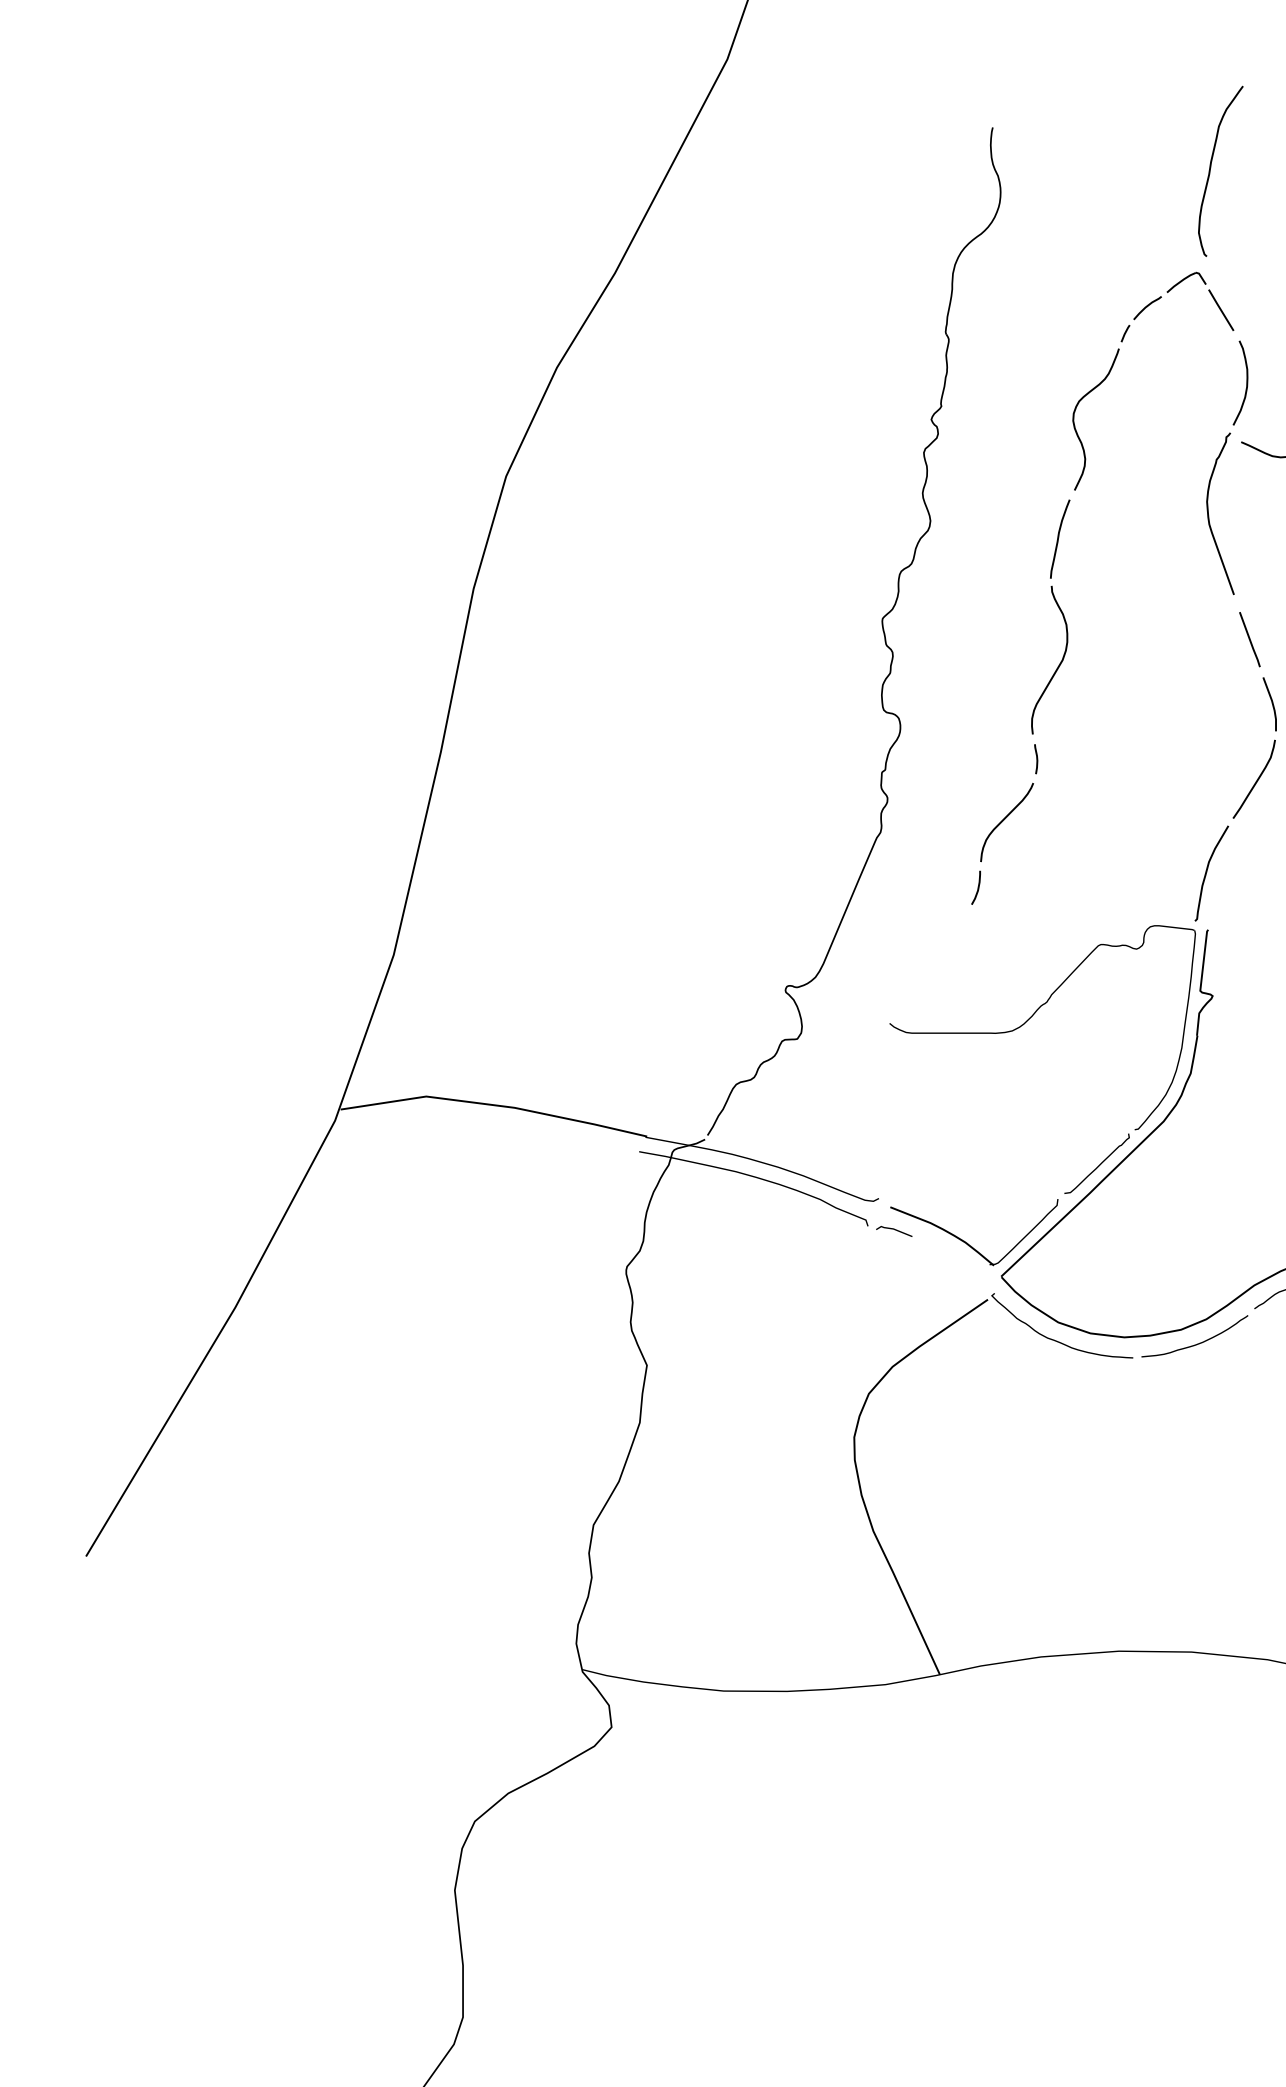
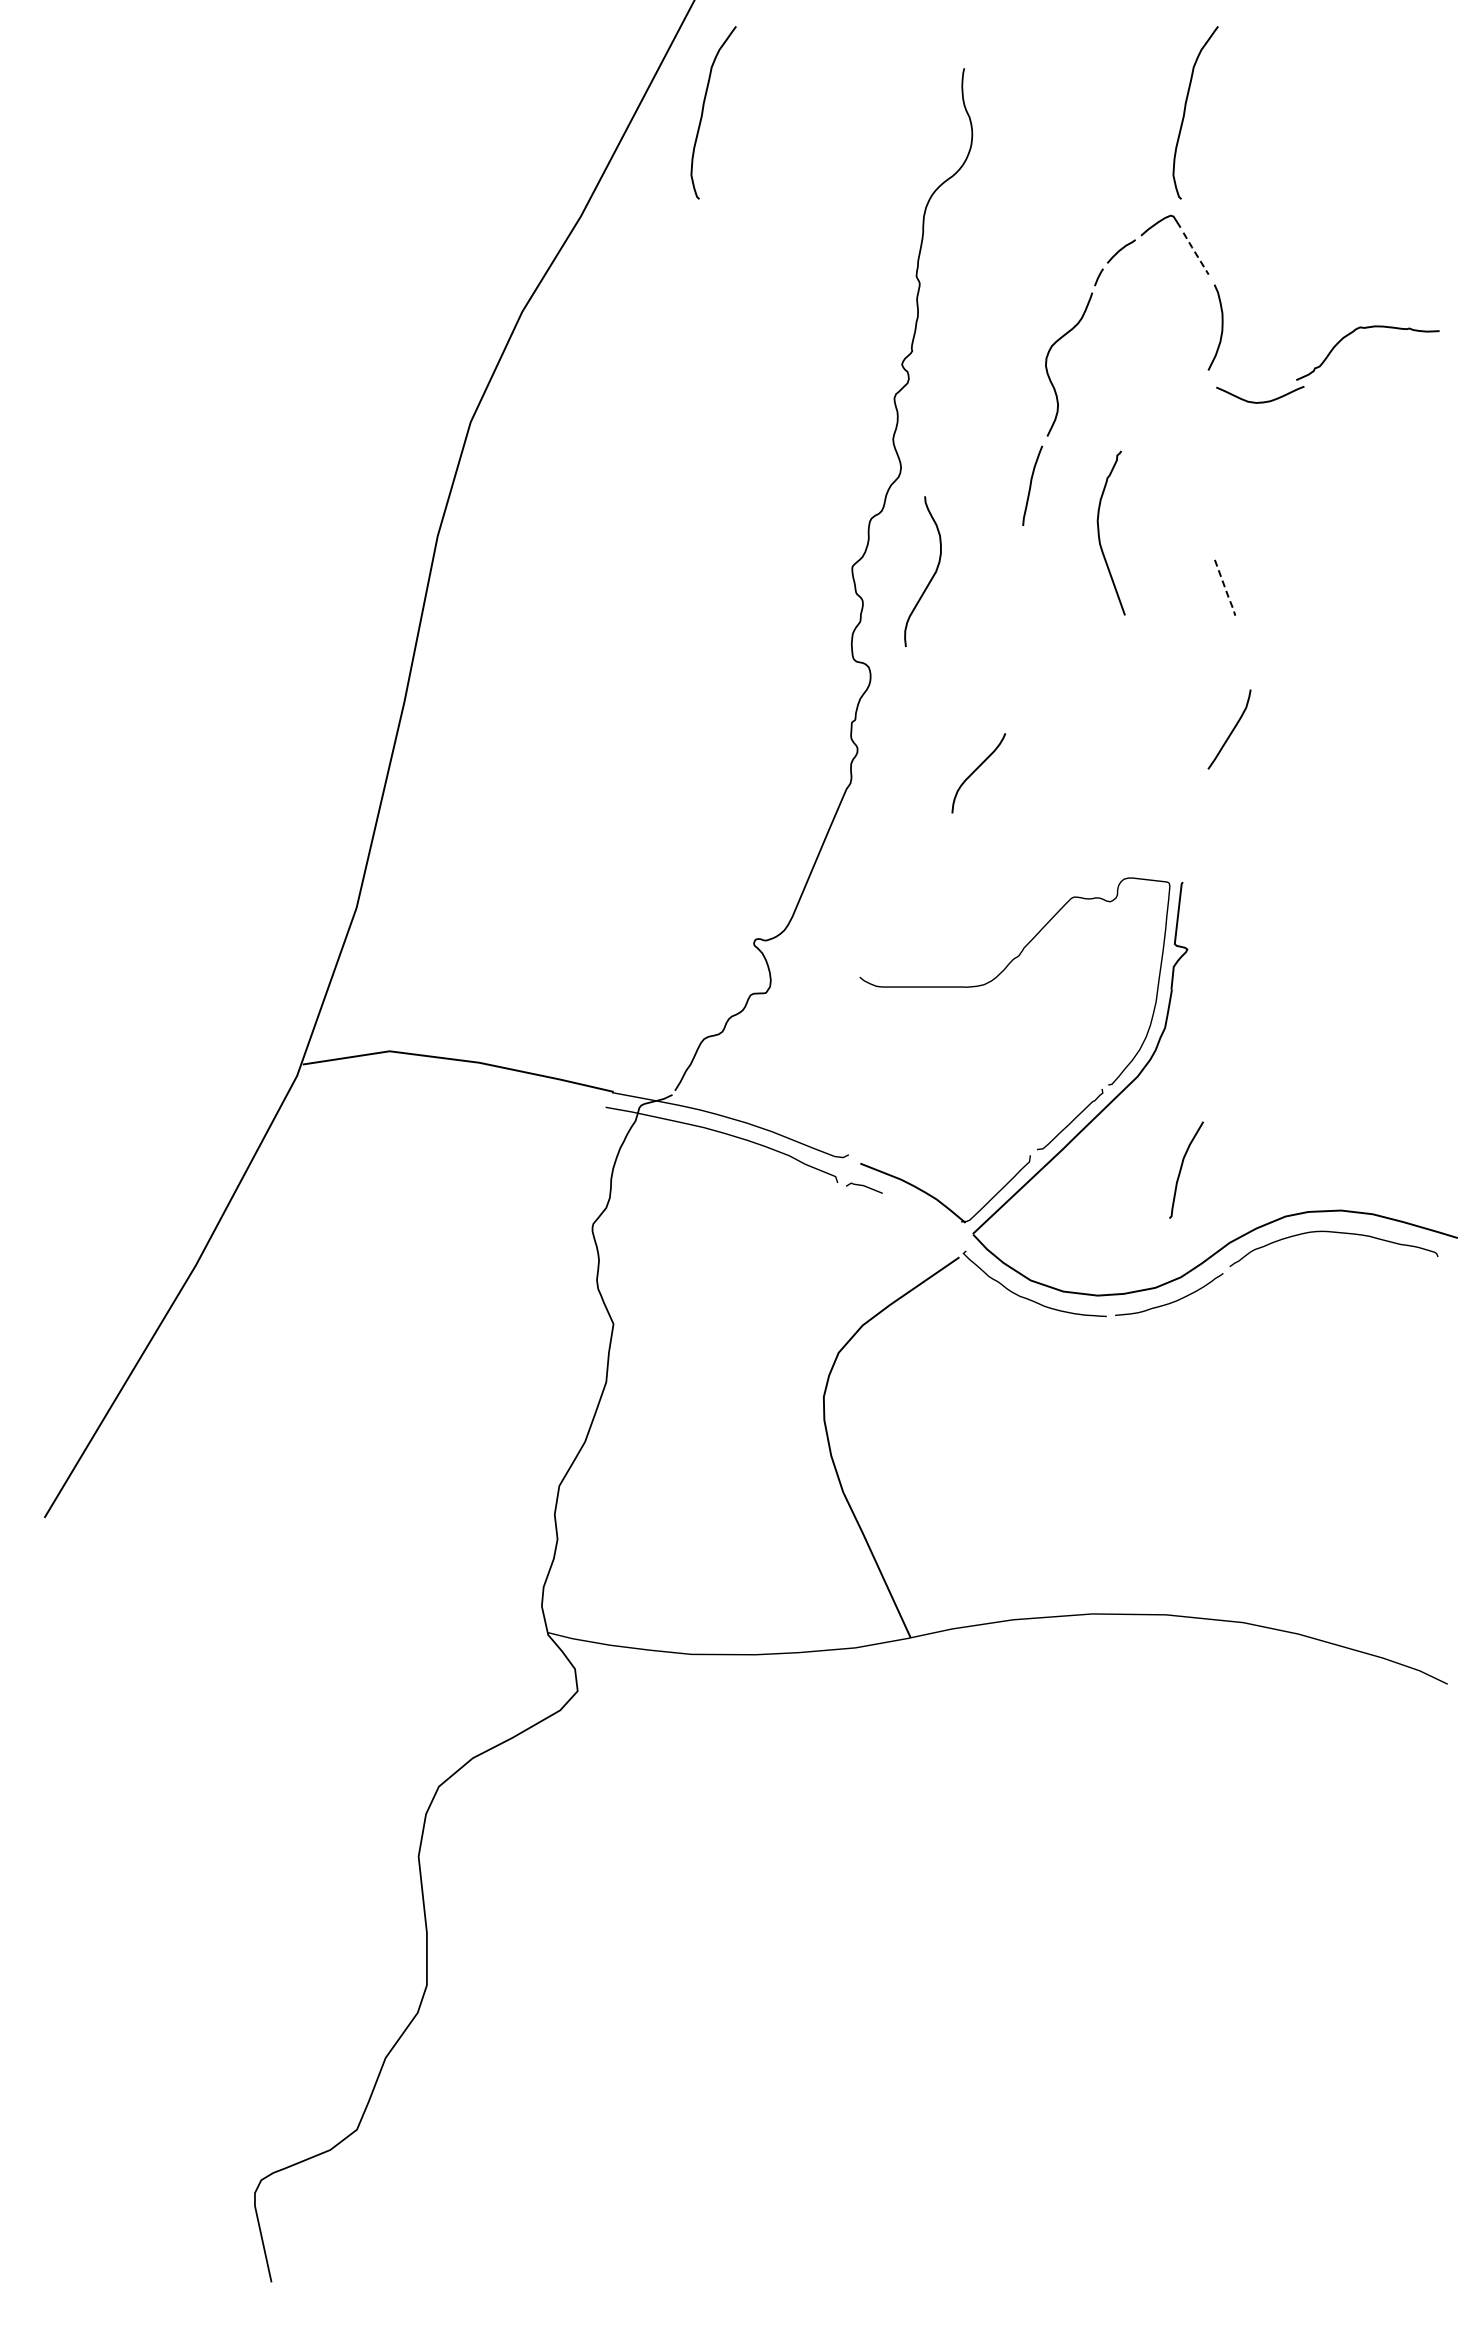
curve: (735, 171) -> (703, 112), added
line: (1220, 310) -> (1195, 253), solid -> dashed
curve: (1208, 513) -> (1099, 532), moved
line: (1250, 641) -> (1225, 589), solid -> dashed
curve: (1059, 663) -> (932, 575), moved
line: (1271, 704) -> (1247, 653), removed
curve: (1036, 759) -> (1008, 709), removed
curve: (1207, 870) -> (1182, 1167), moved
curve: (977, 888) -> (948, 840), removed

